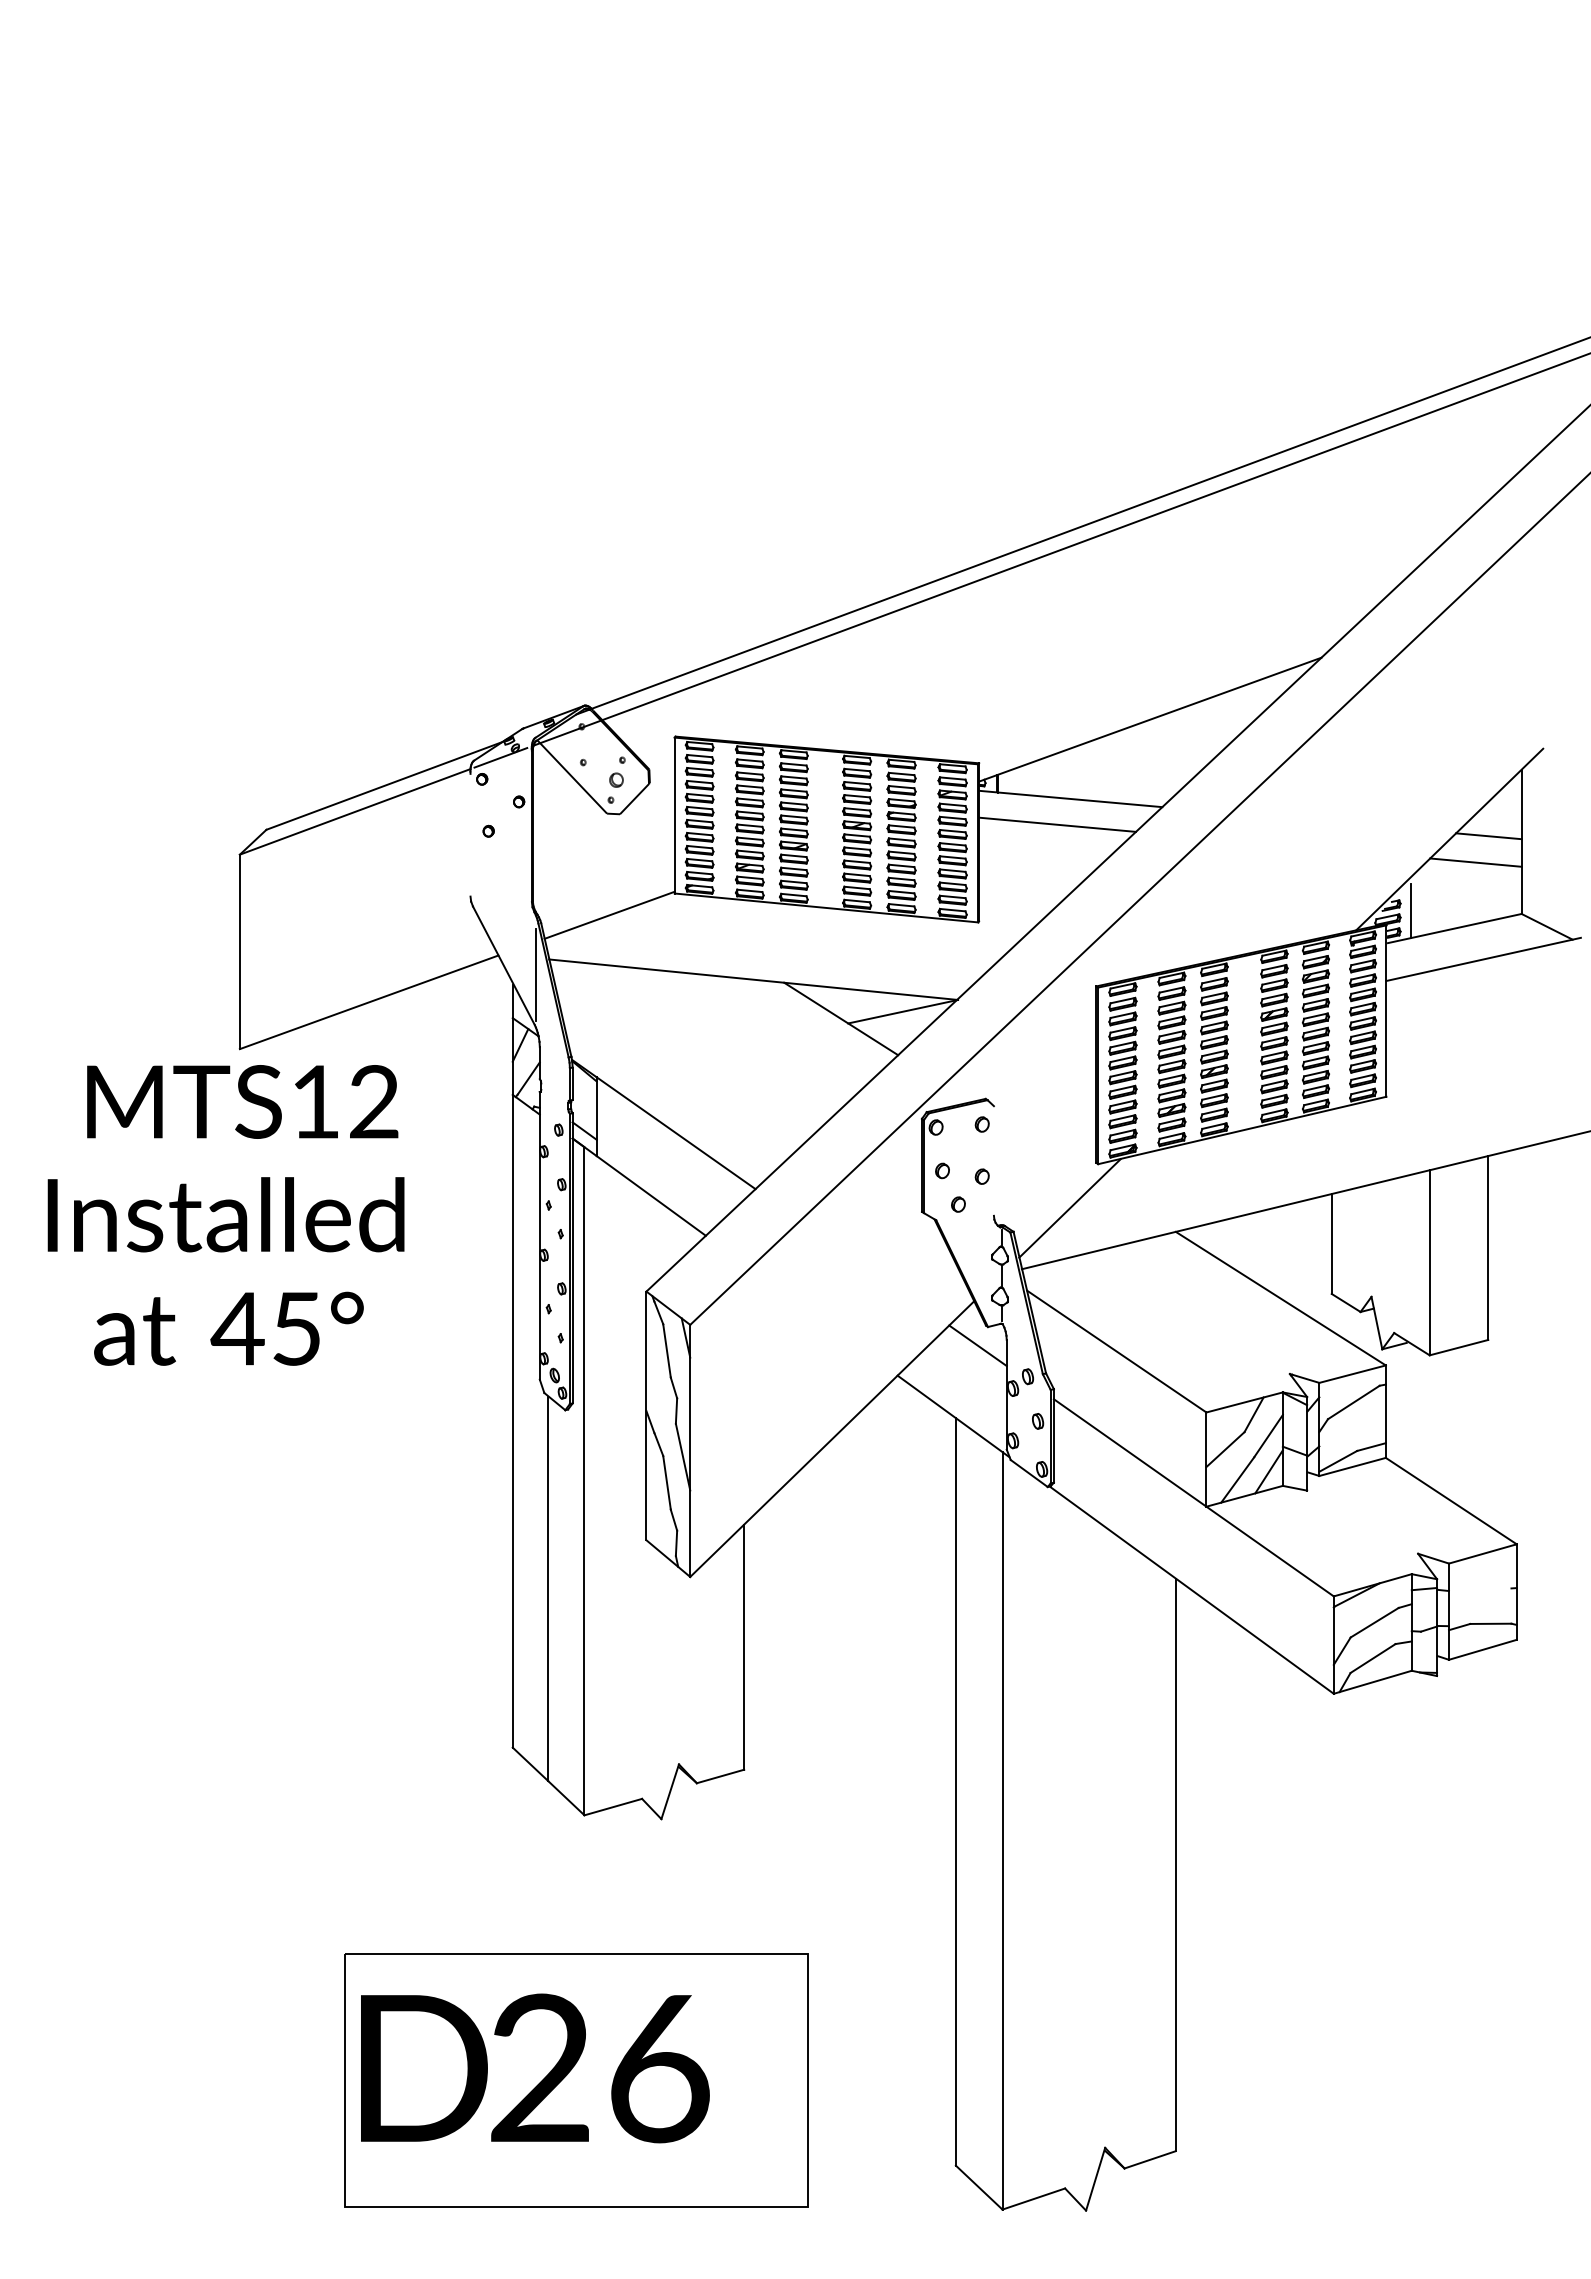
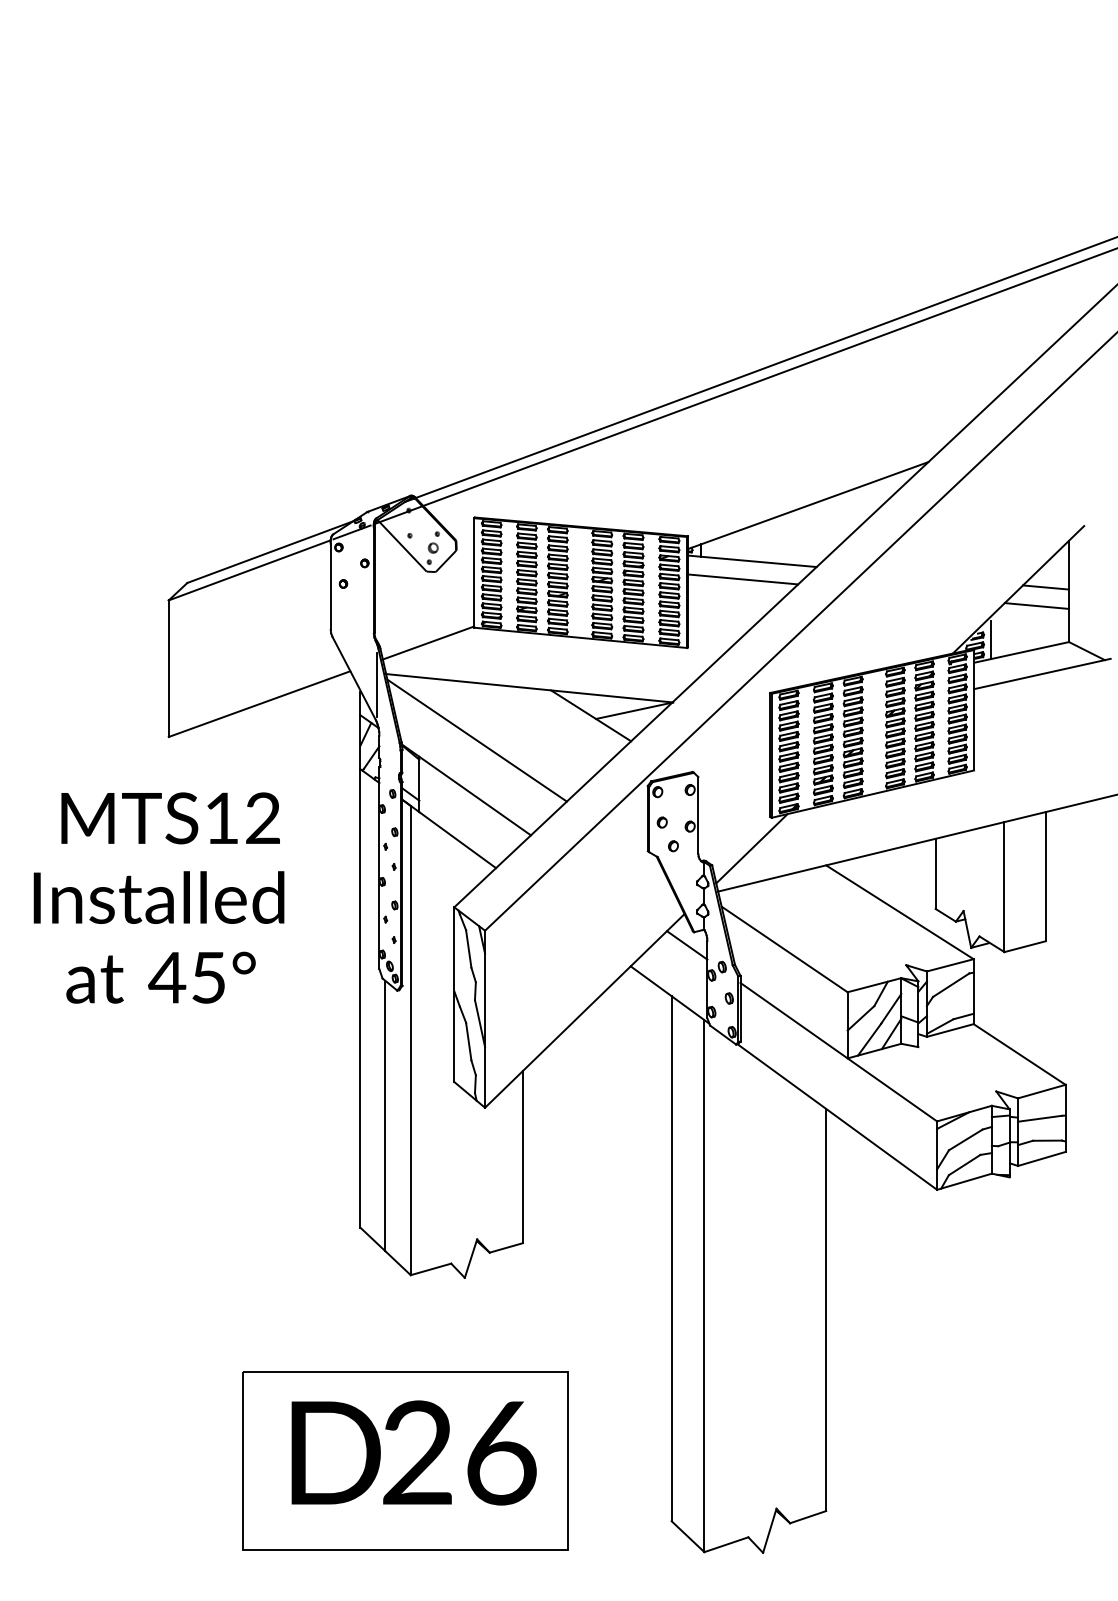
line: (470, 834) -> (330, 586), added
line: (678, 1054) -> (476, 740), added
line: (993, 1160) -> (698, 815), added
text: (225, 1215) -> (158, 898), moved
line: (1480, 1592) -> (1040, 1118), added
text: (535, 2068) -> (414, 1453), moved

